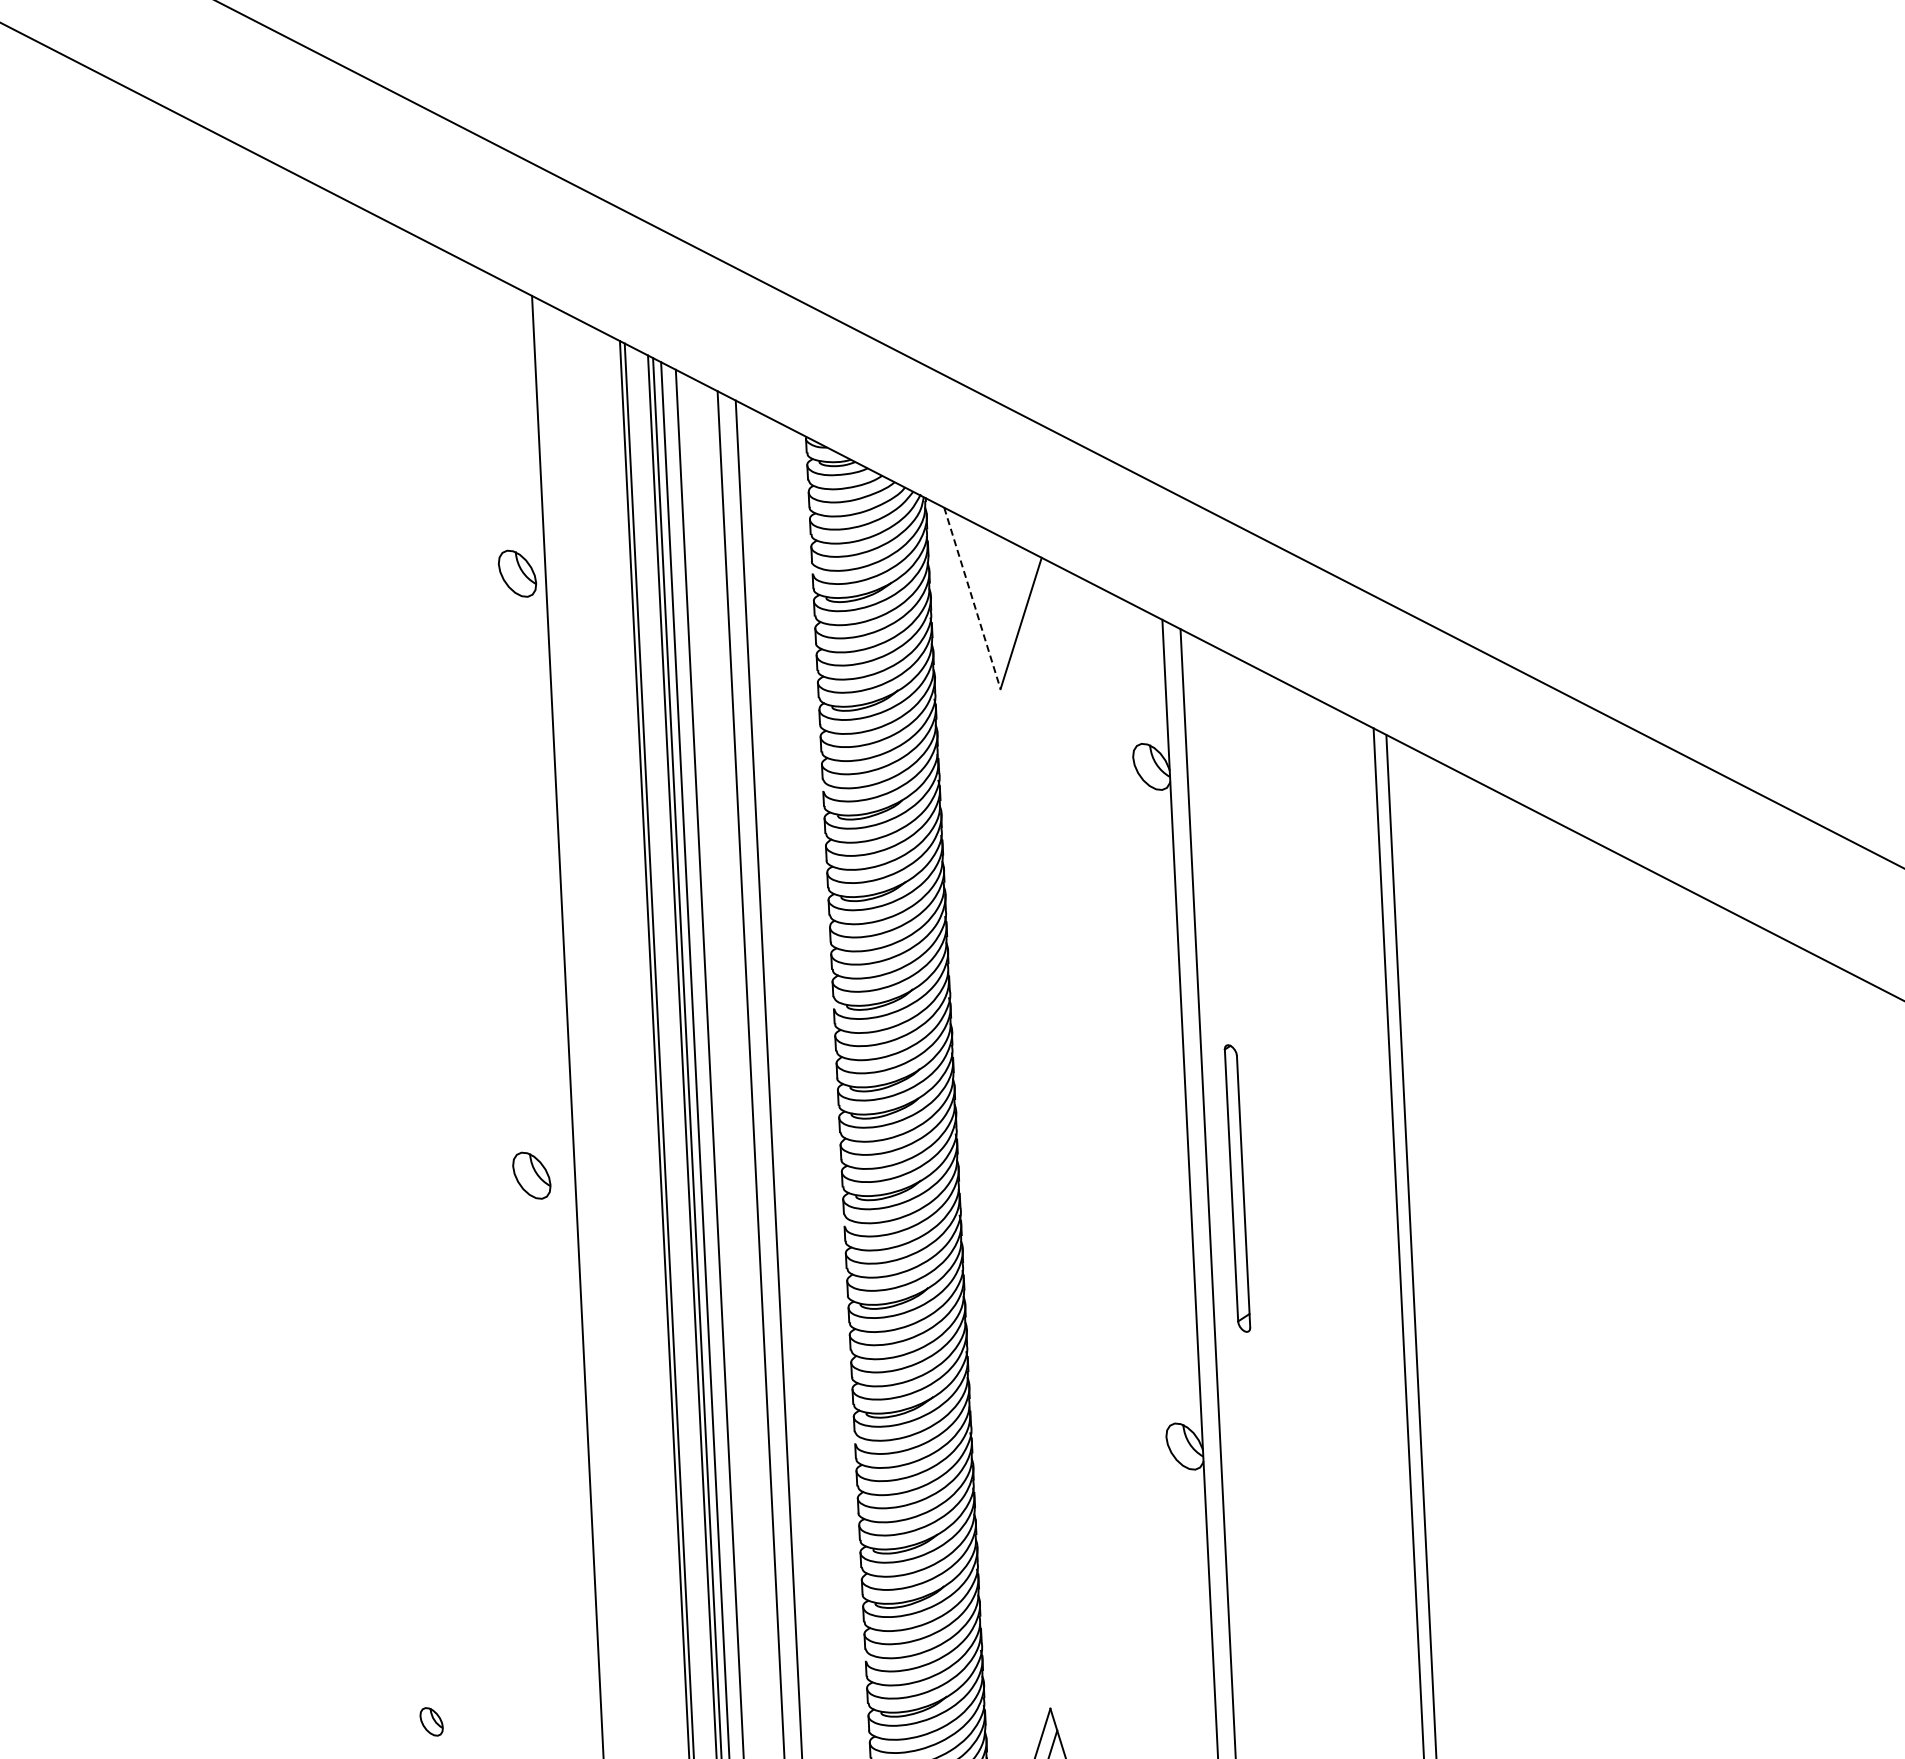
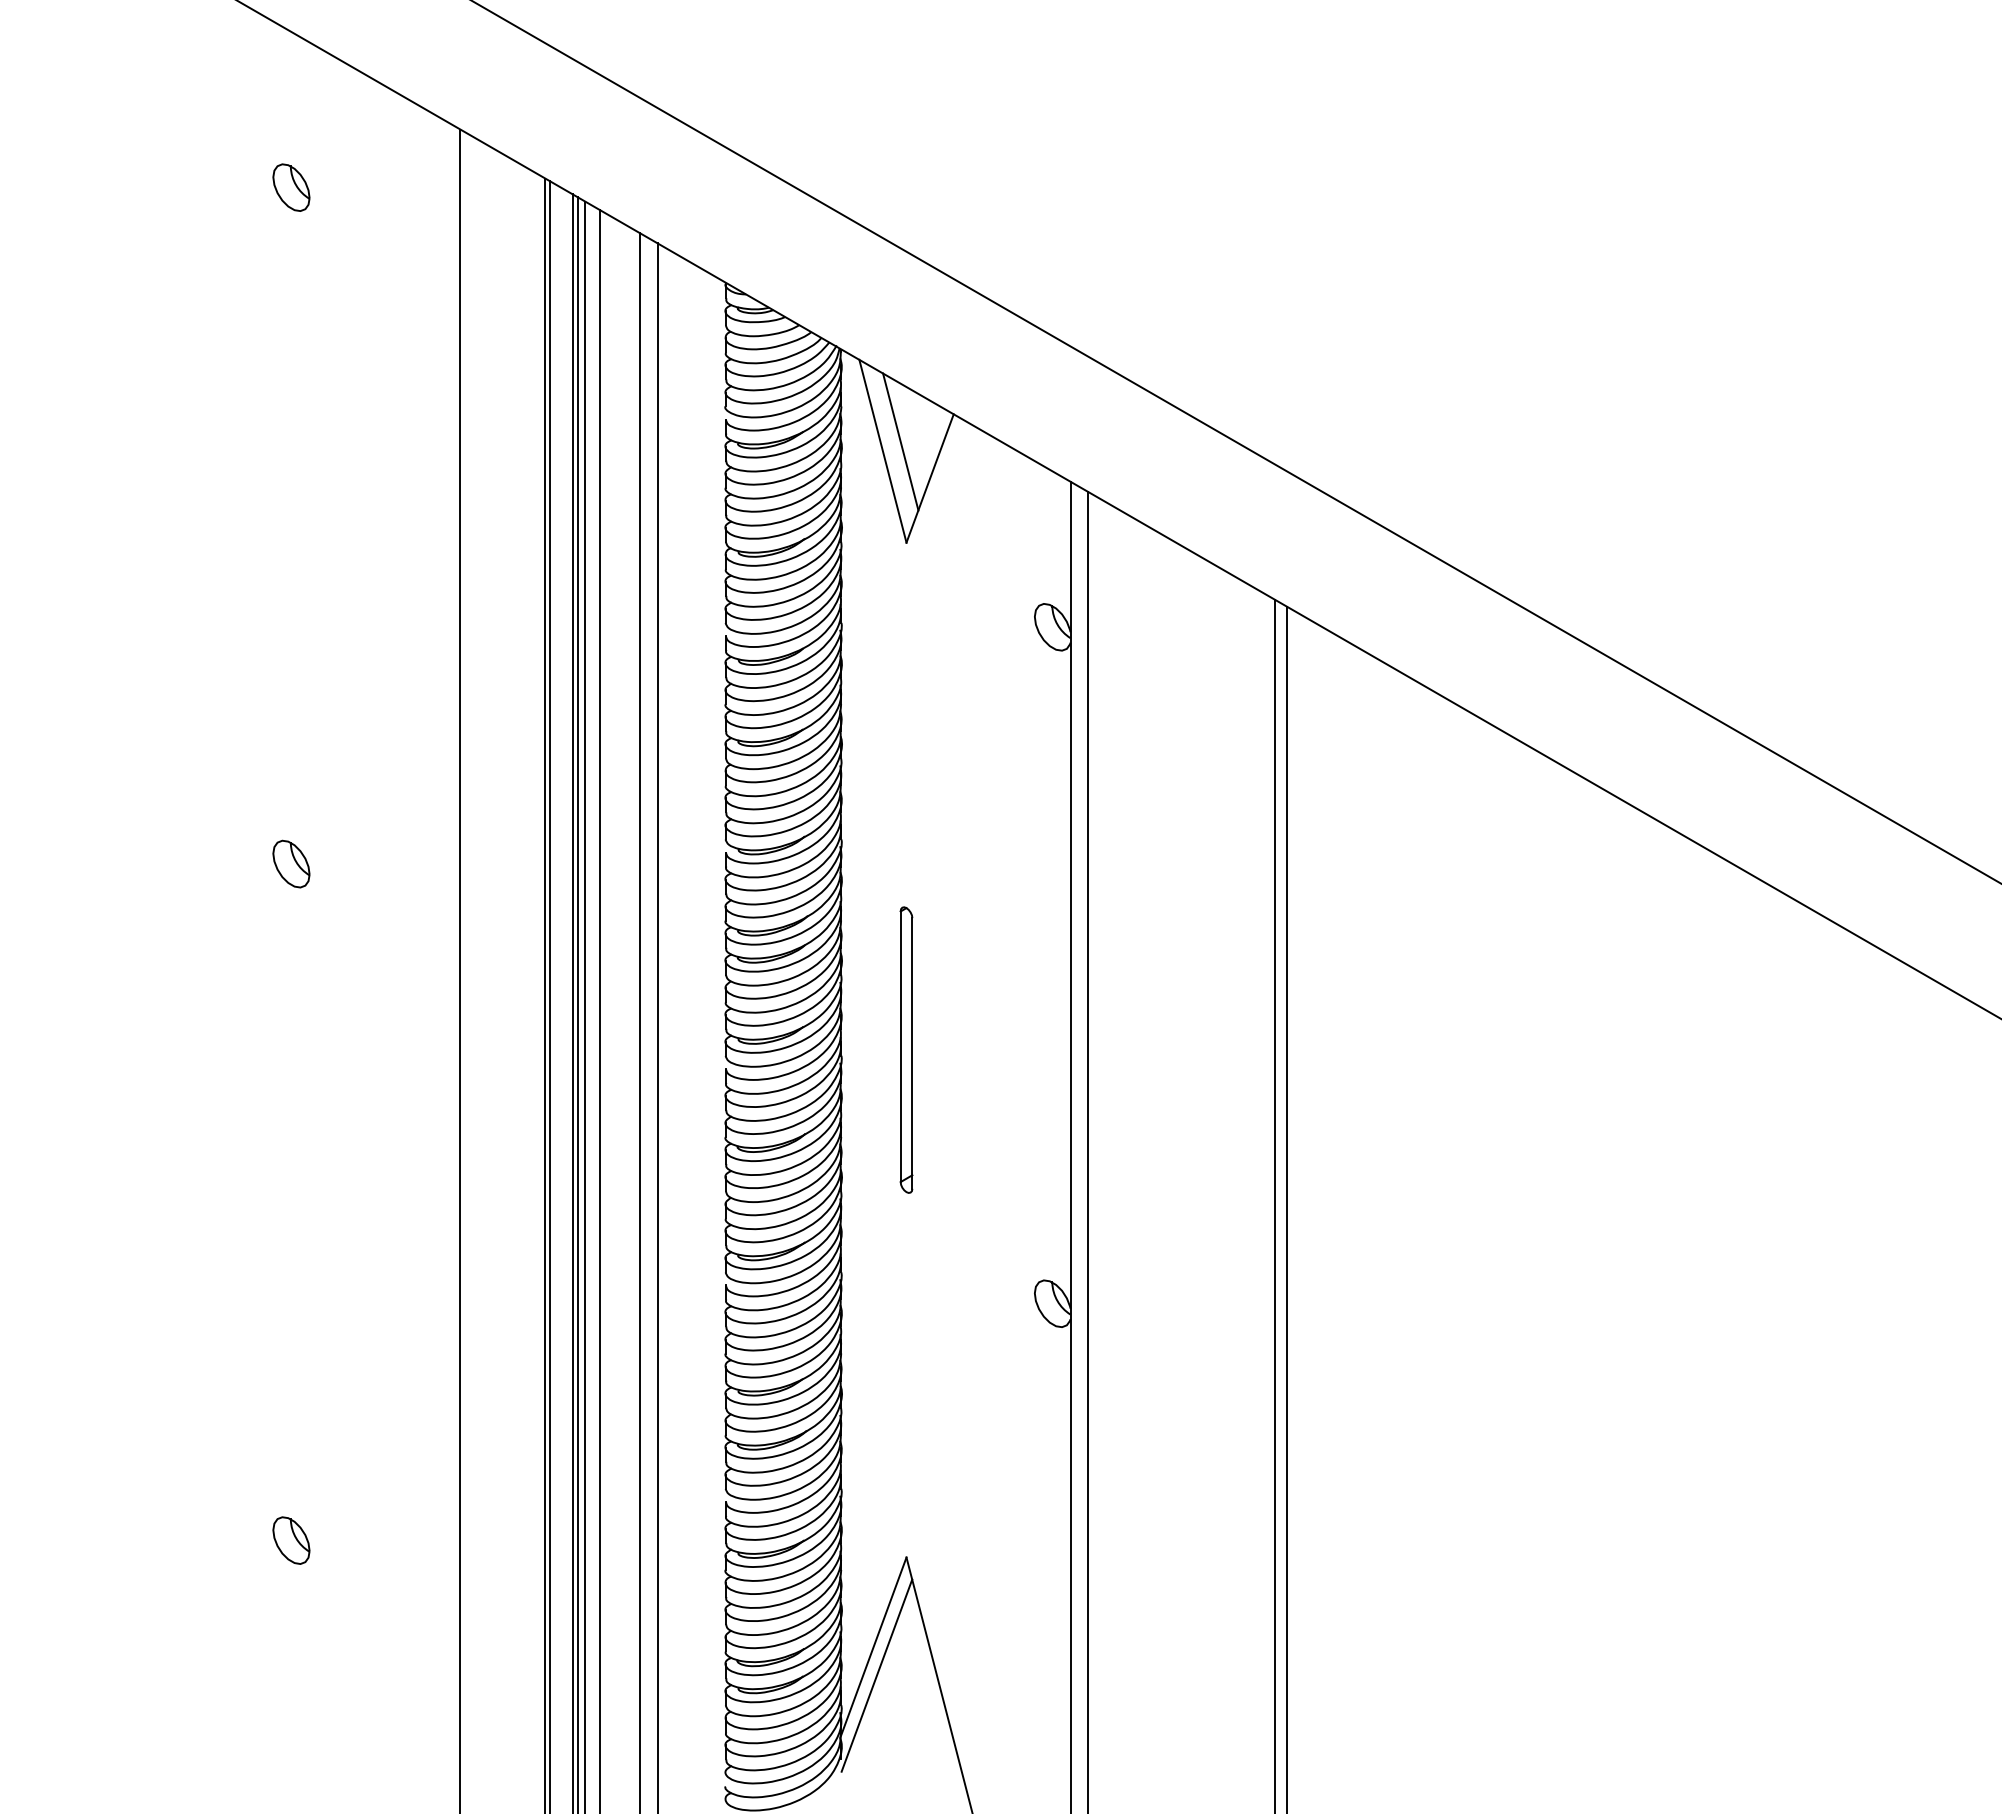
part: (517, 573) -> (291, 187), moved
line: (989, 587) -> (900, 441), added
line: (972, 598) -> (883, 451), dashed -> solid
part: (531, 1175) -> (291, 863), moved
part: (1237, 1187) -> (906, 1049), moved
part: (431, 1721) -> (291, 1540), size x1.67

